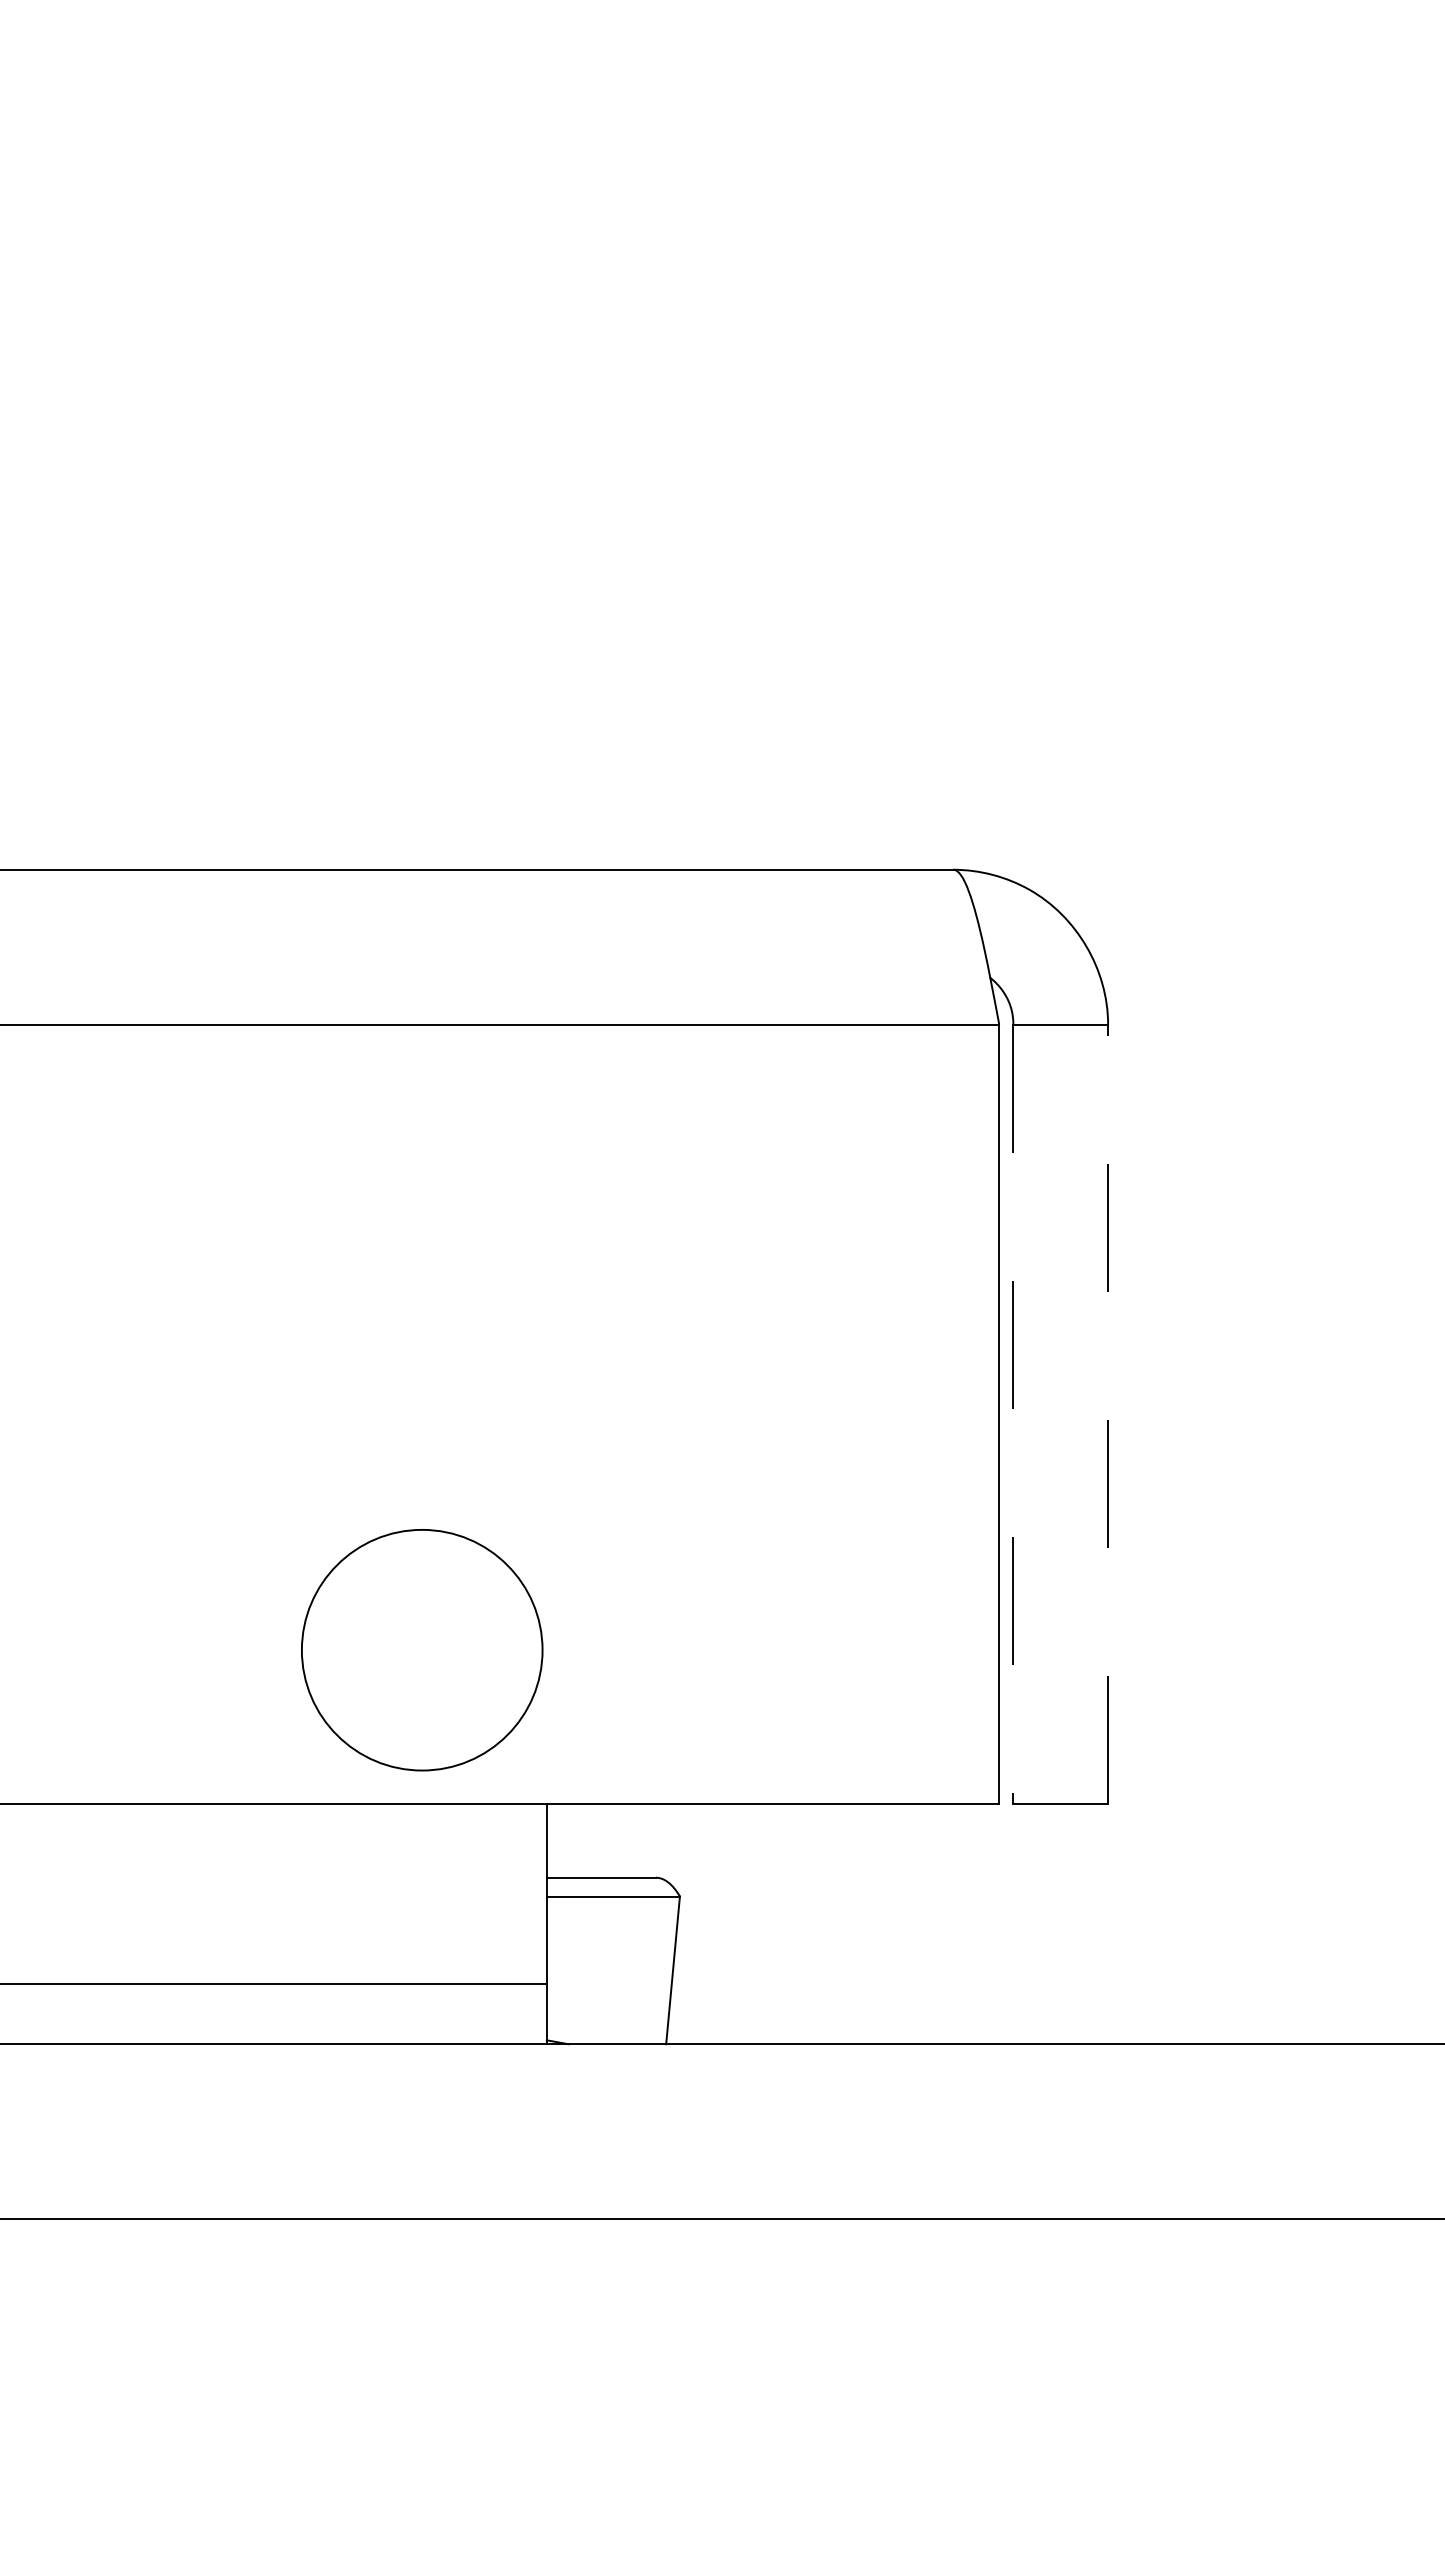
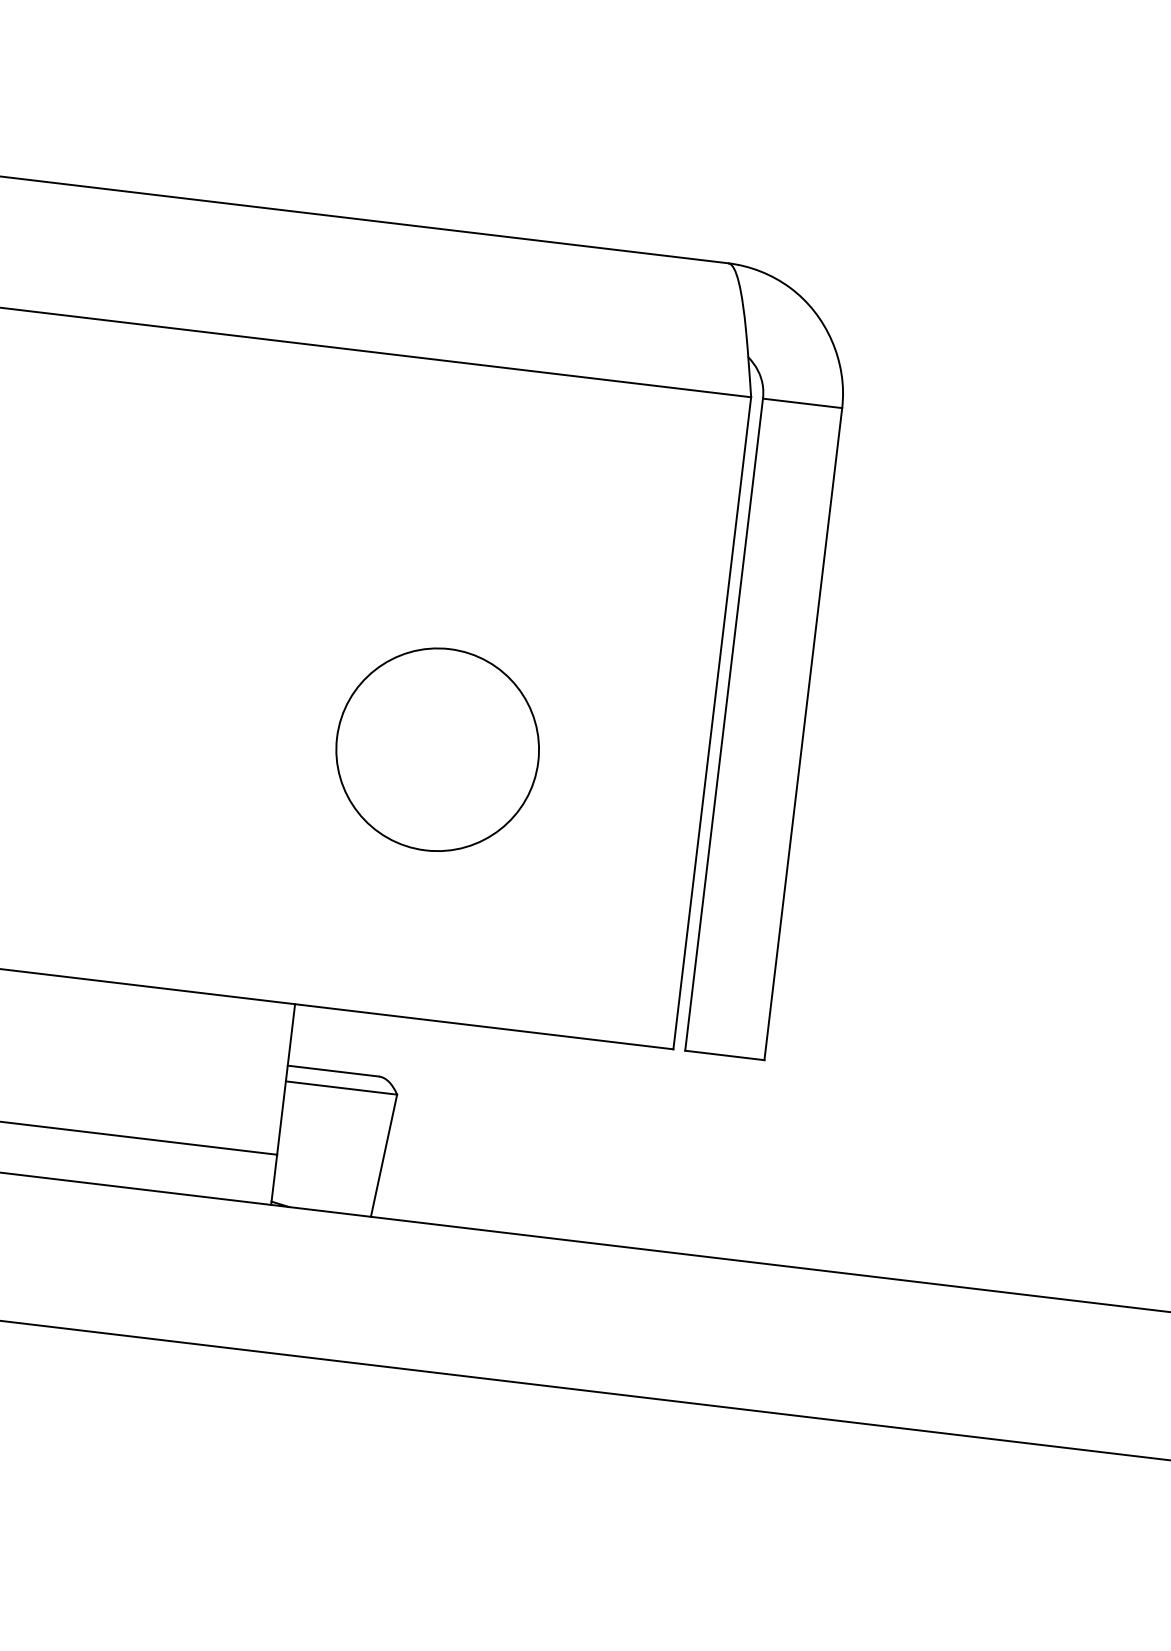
line: (1013, 1414) -> (724, 724), dashed -> solid
line: (1108, 1414) -> (803, 734), dashed -> solid
circle: (422, 1650) -> (437, 750), moved

